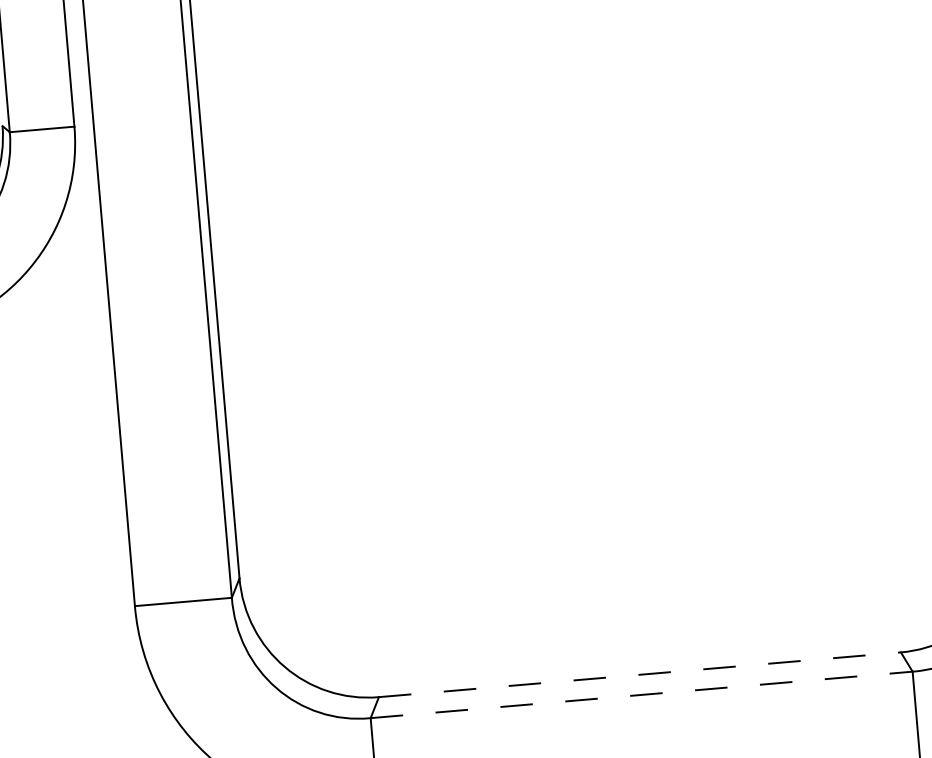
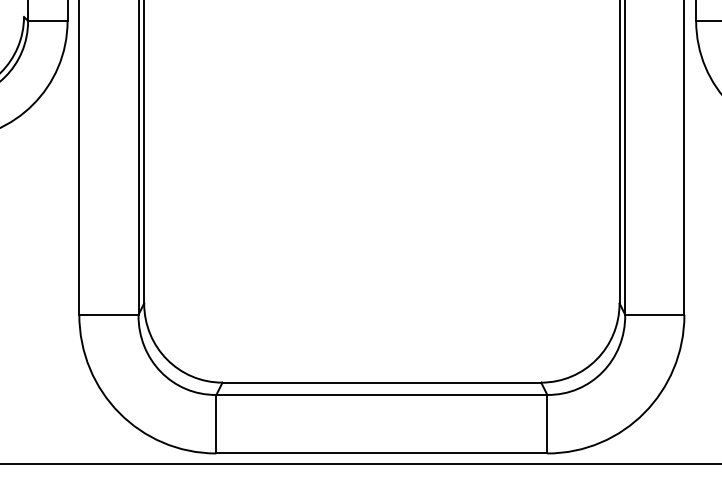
line: (640, 674) -> (382, 382), dashed -> solid
line: (642, 694) -> (382, 394), dashed -> solid

